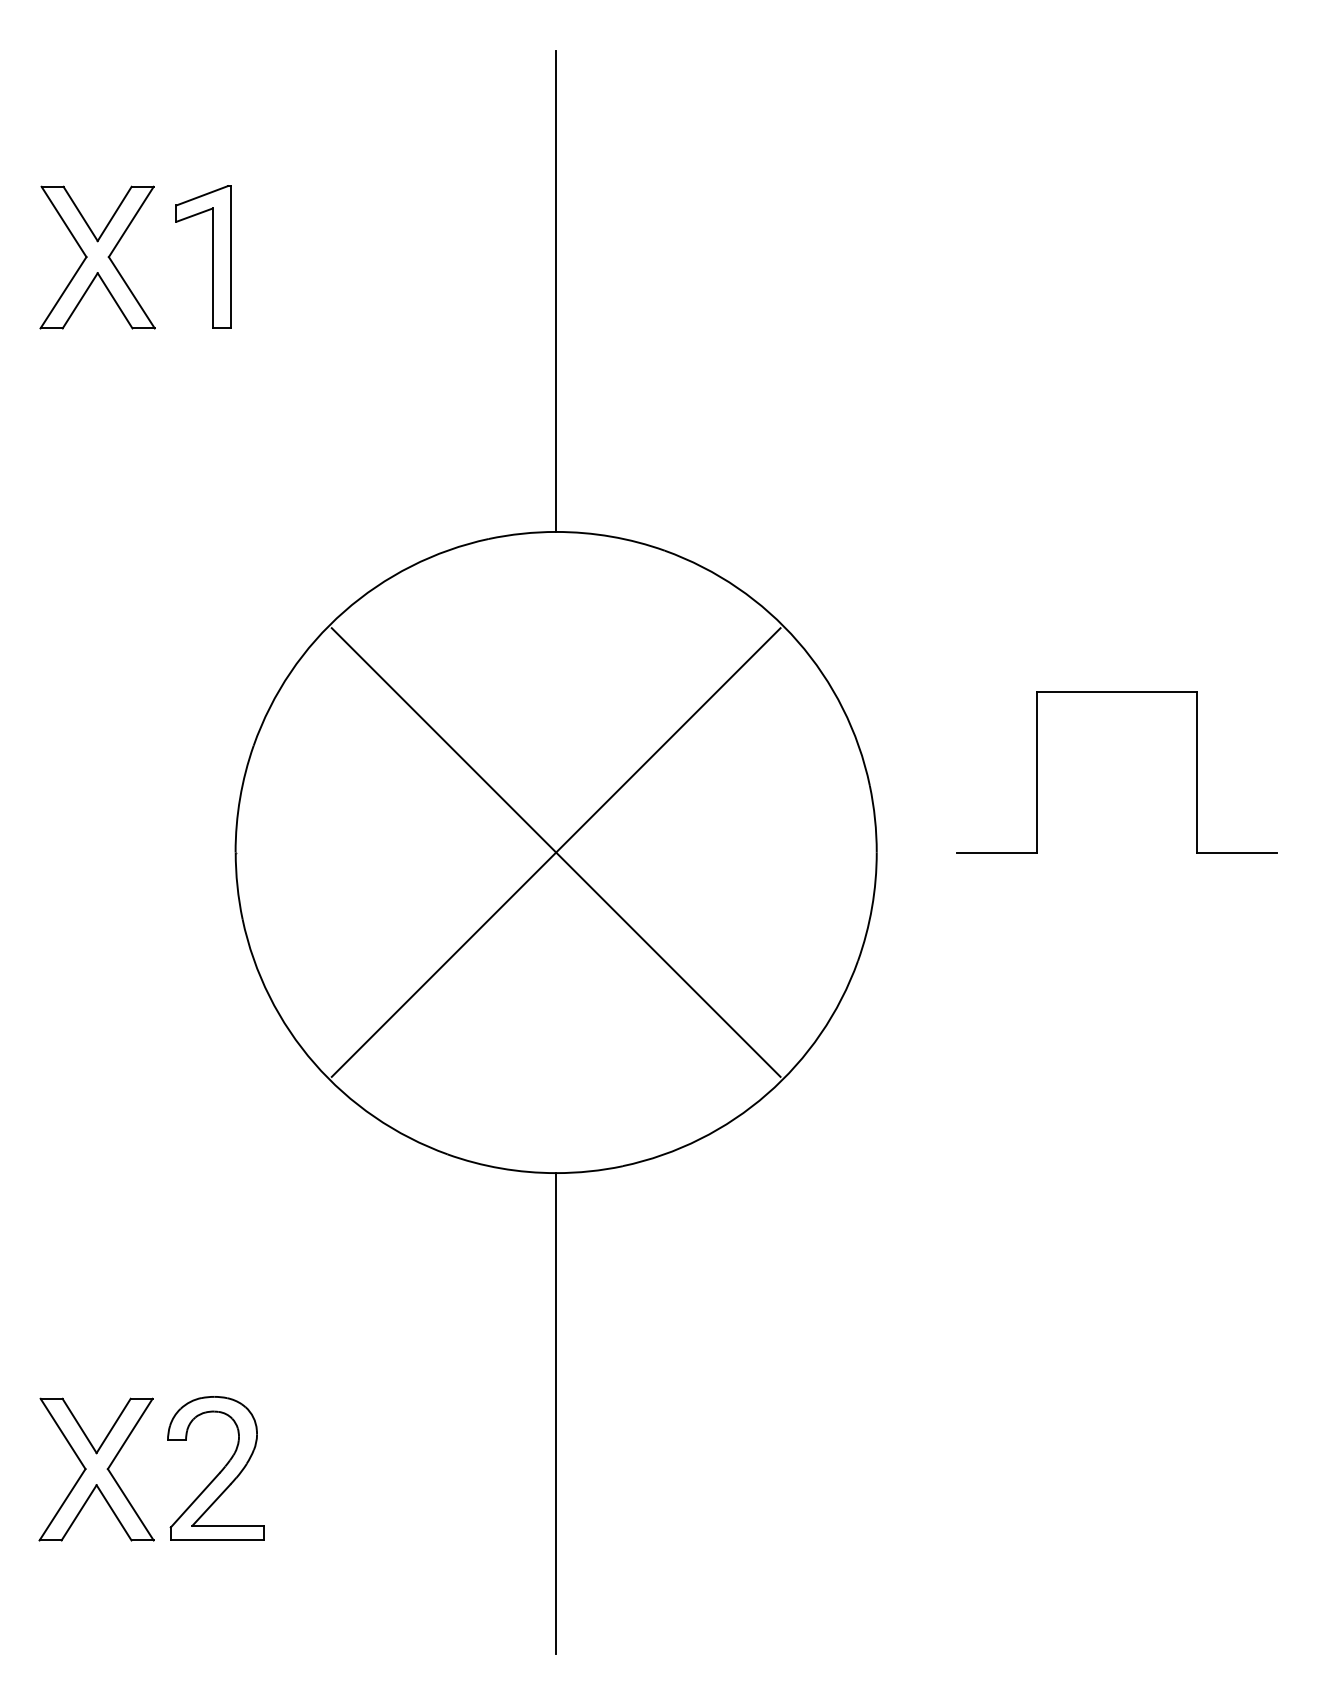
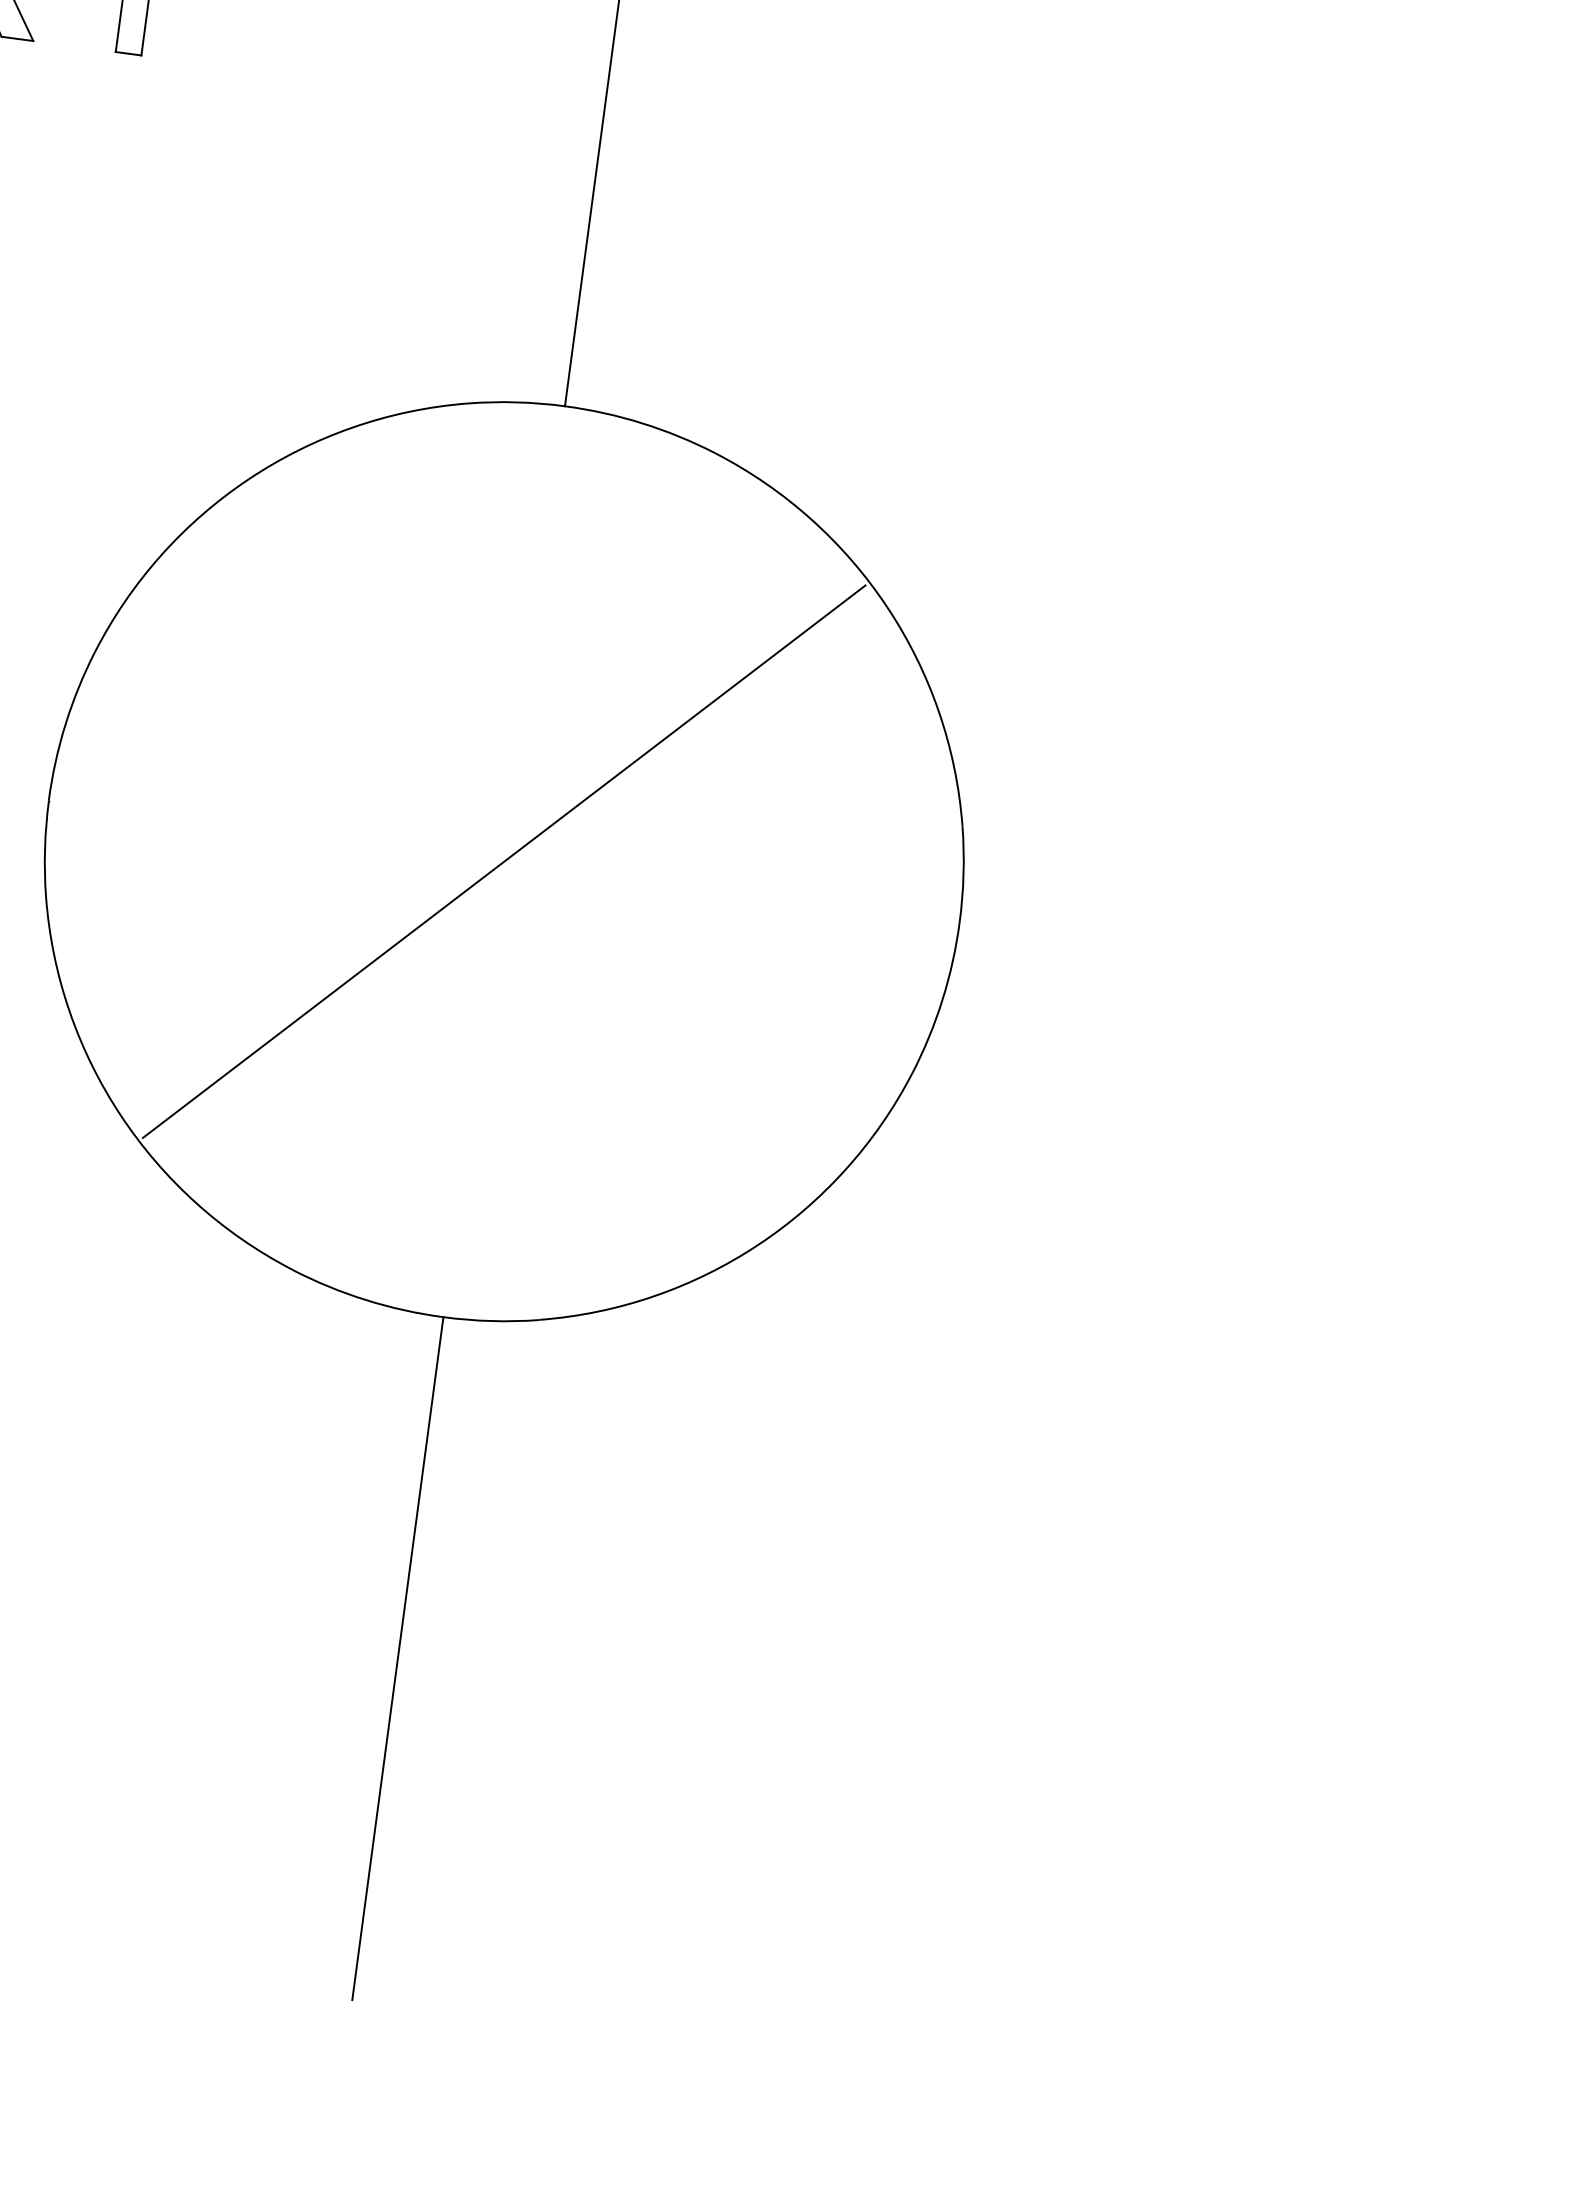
part: (1037, 772) -> (1203, 839), removed
line: (555, 852) -> (503, 861), removed

